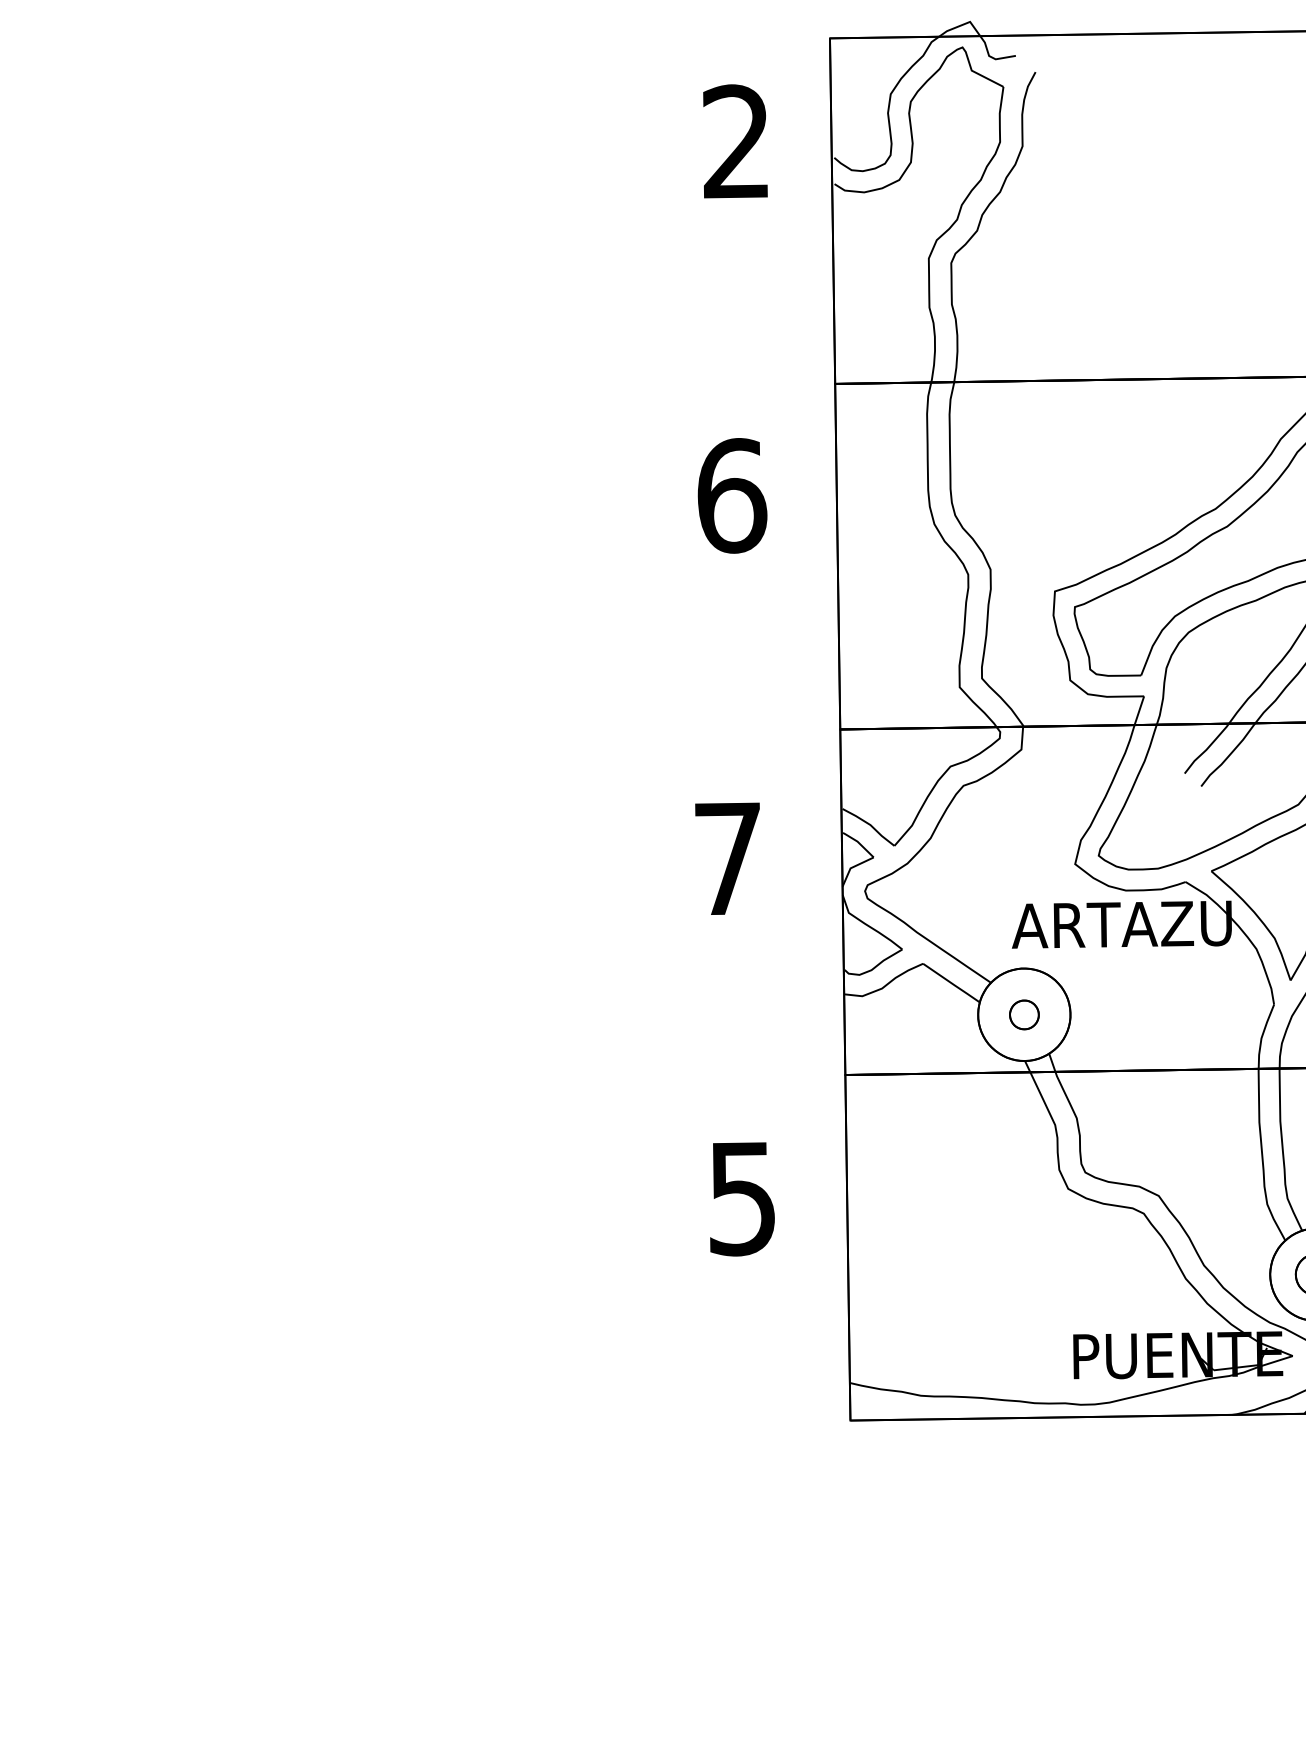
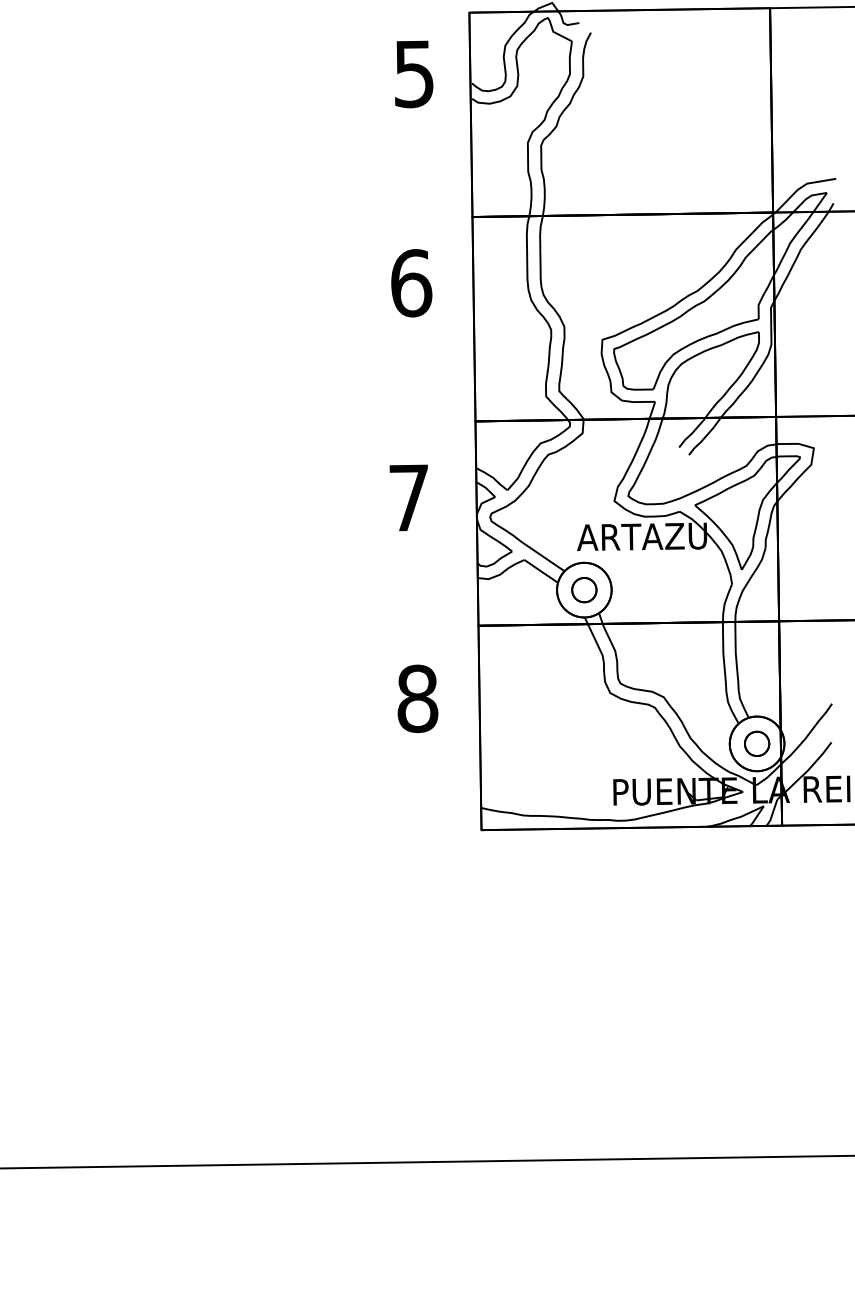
text: (735, 141) -> (413, 73), 2 -> 5
part: (1024, 1015) -> (584, 590), size x1.43
text: (742, 1197) -> (417, 698), 5 -> 8

